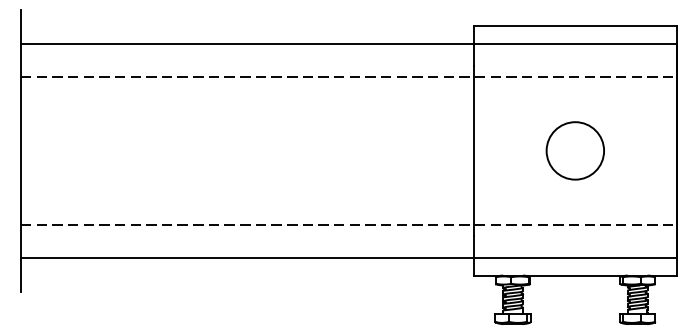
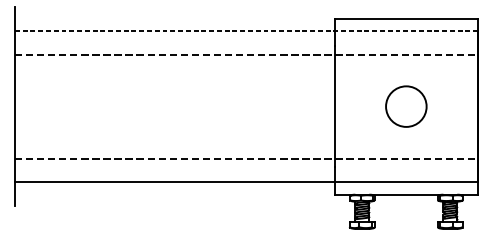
line: (348, 44) -> (246, 31), solid -> dashed

